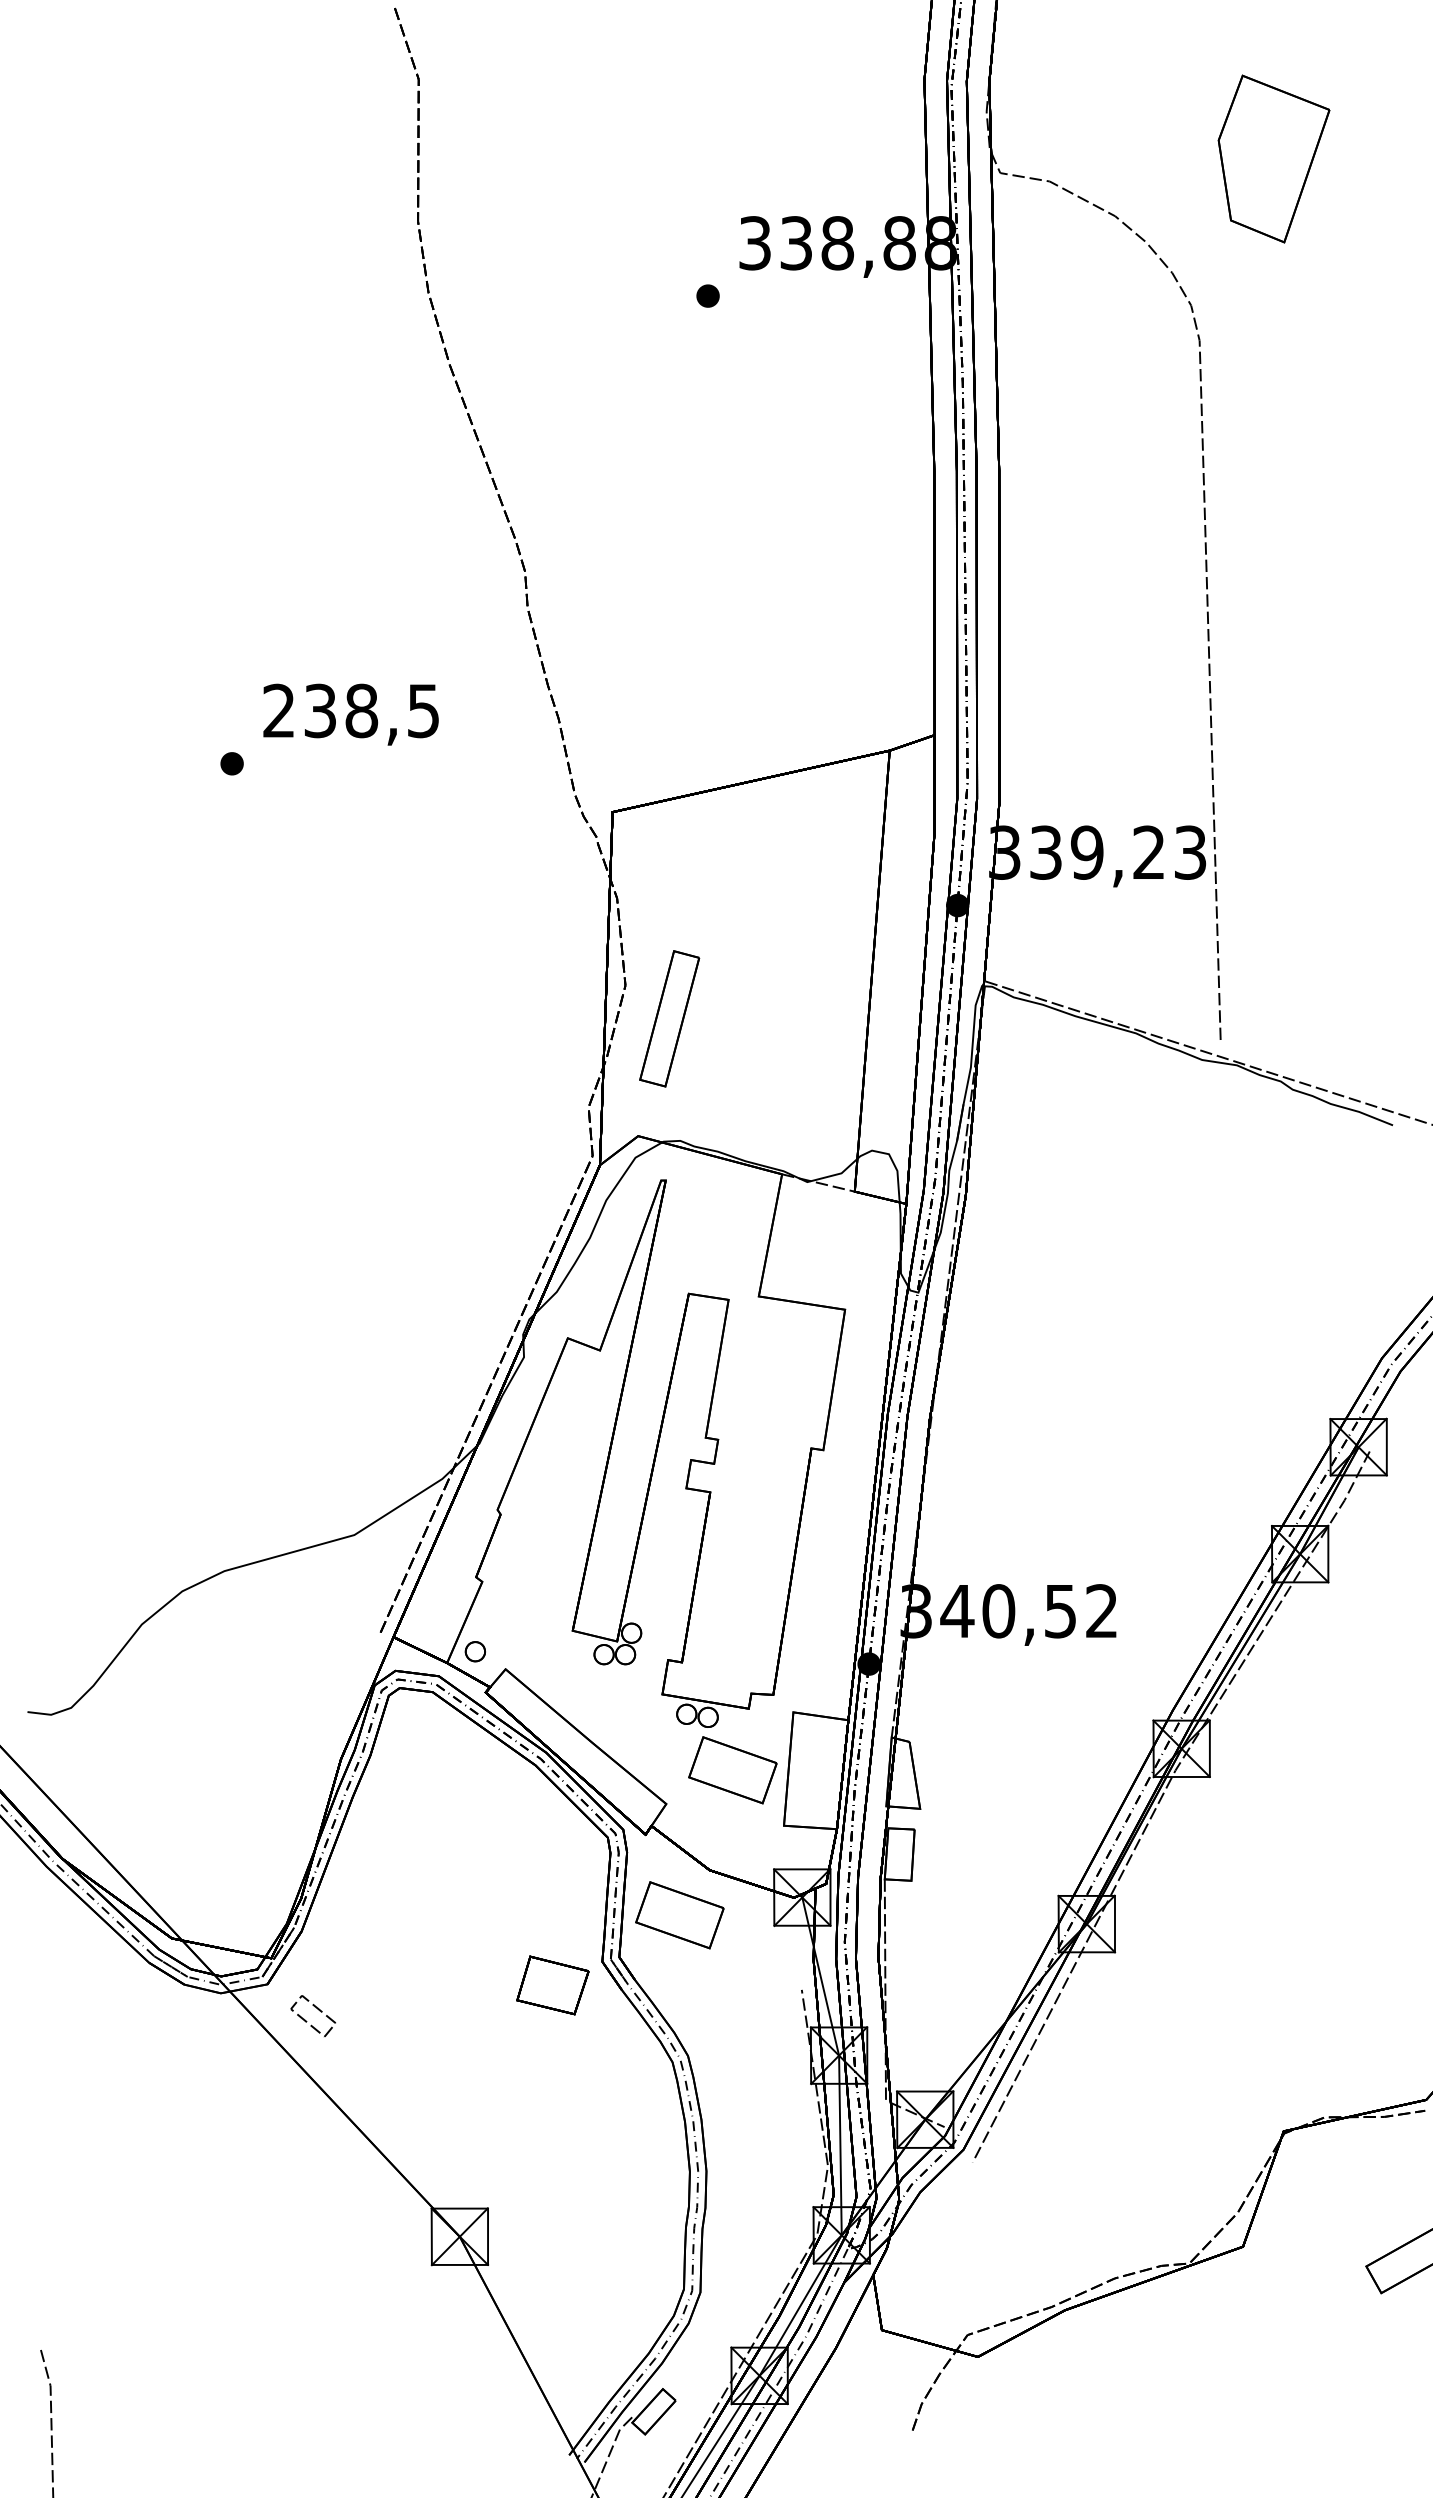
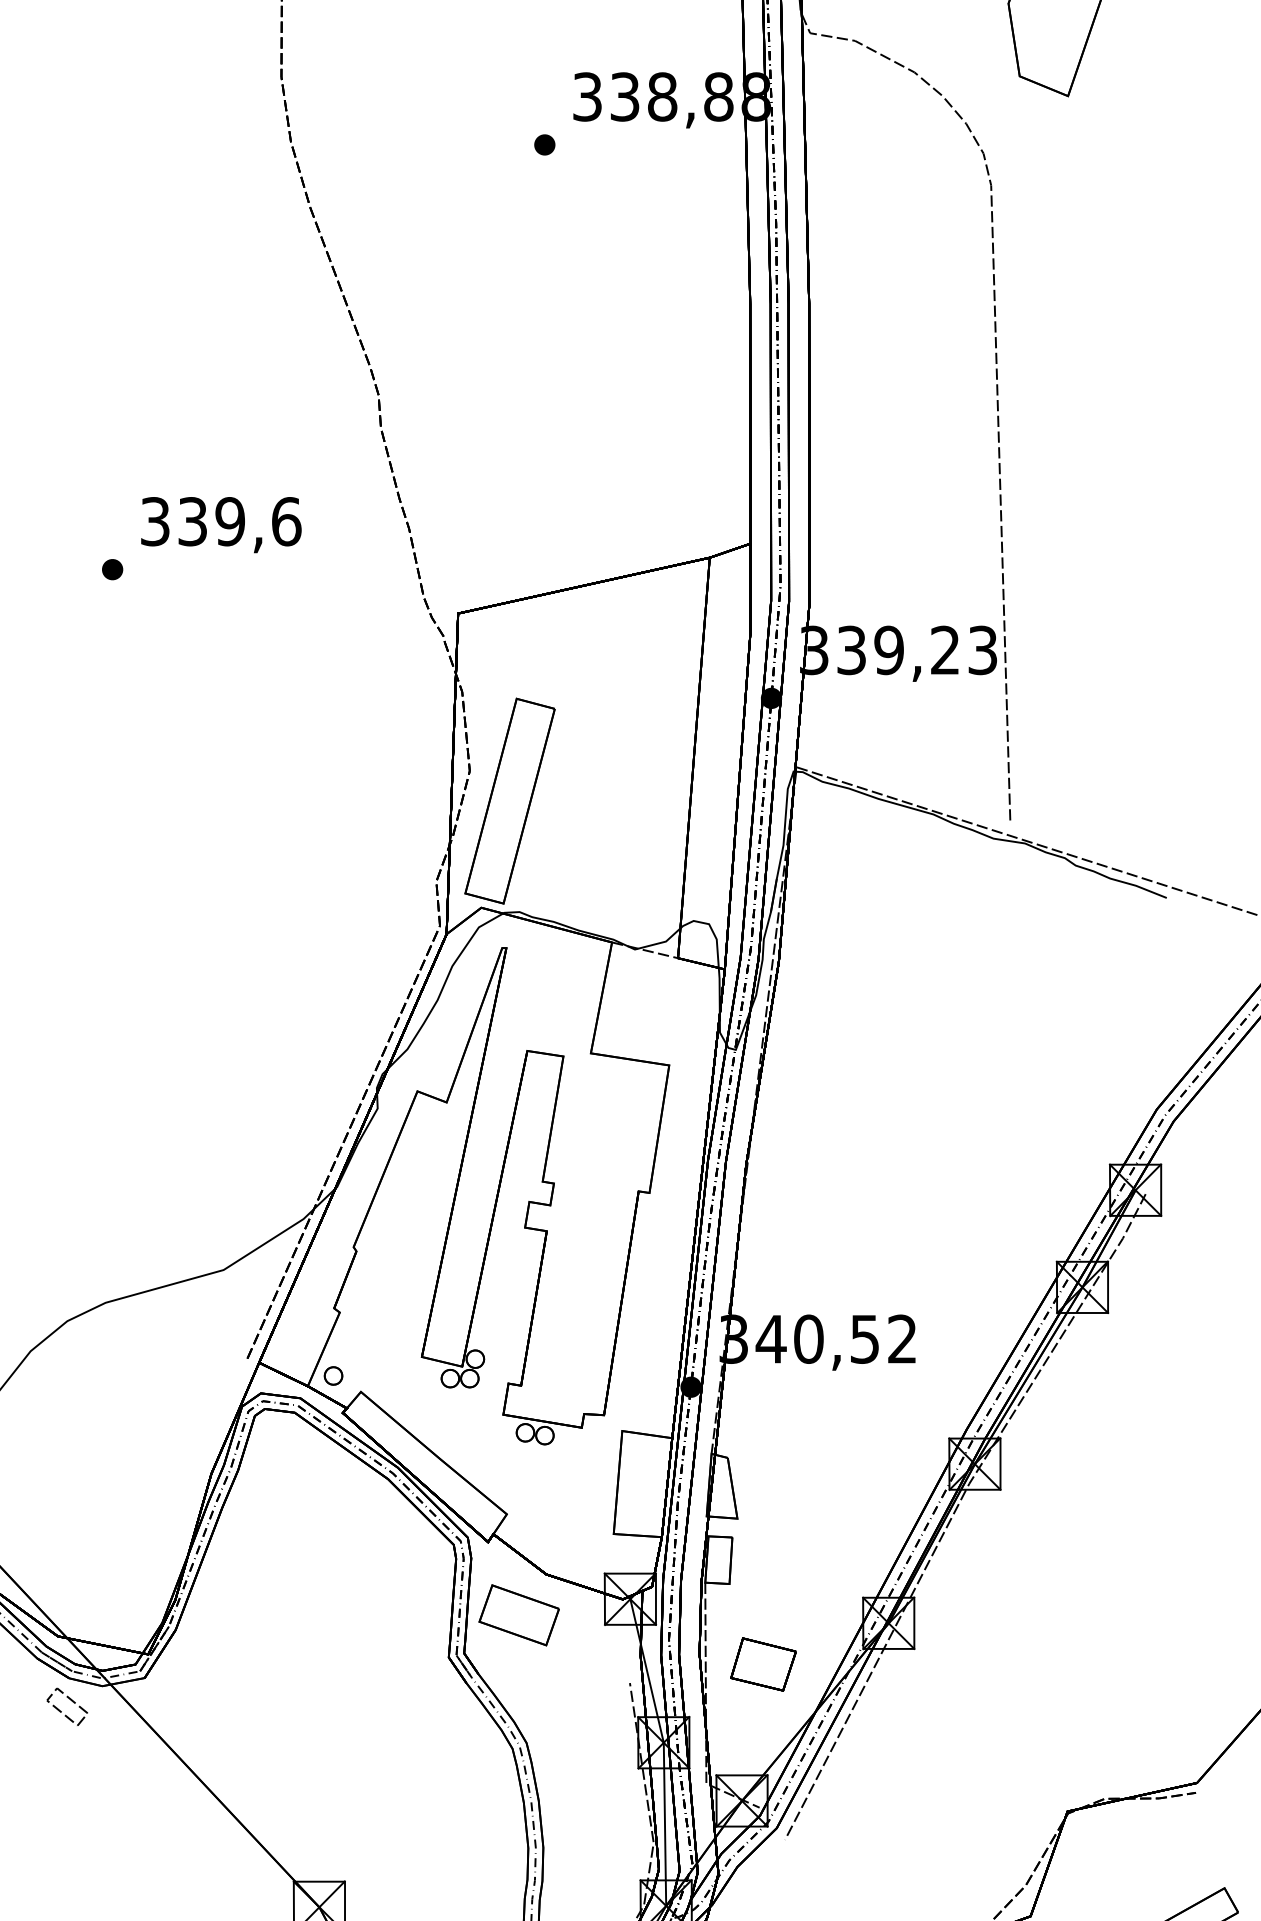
text: (351, 710) -> (221, 521), 238,5 -> 339,6
part: (669, 1018) -> (509, 800), size x1.67
part: (732, 1770) -> (566, 1483), removed
part: (552, 1985) -> (763, 1664), moved
part: (317, 2009) -> (71, 1700), moved

